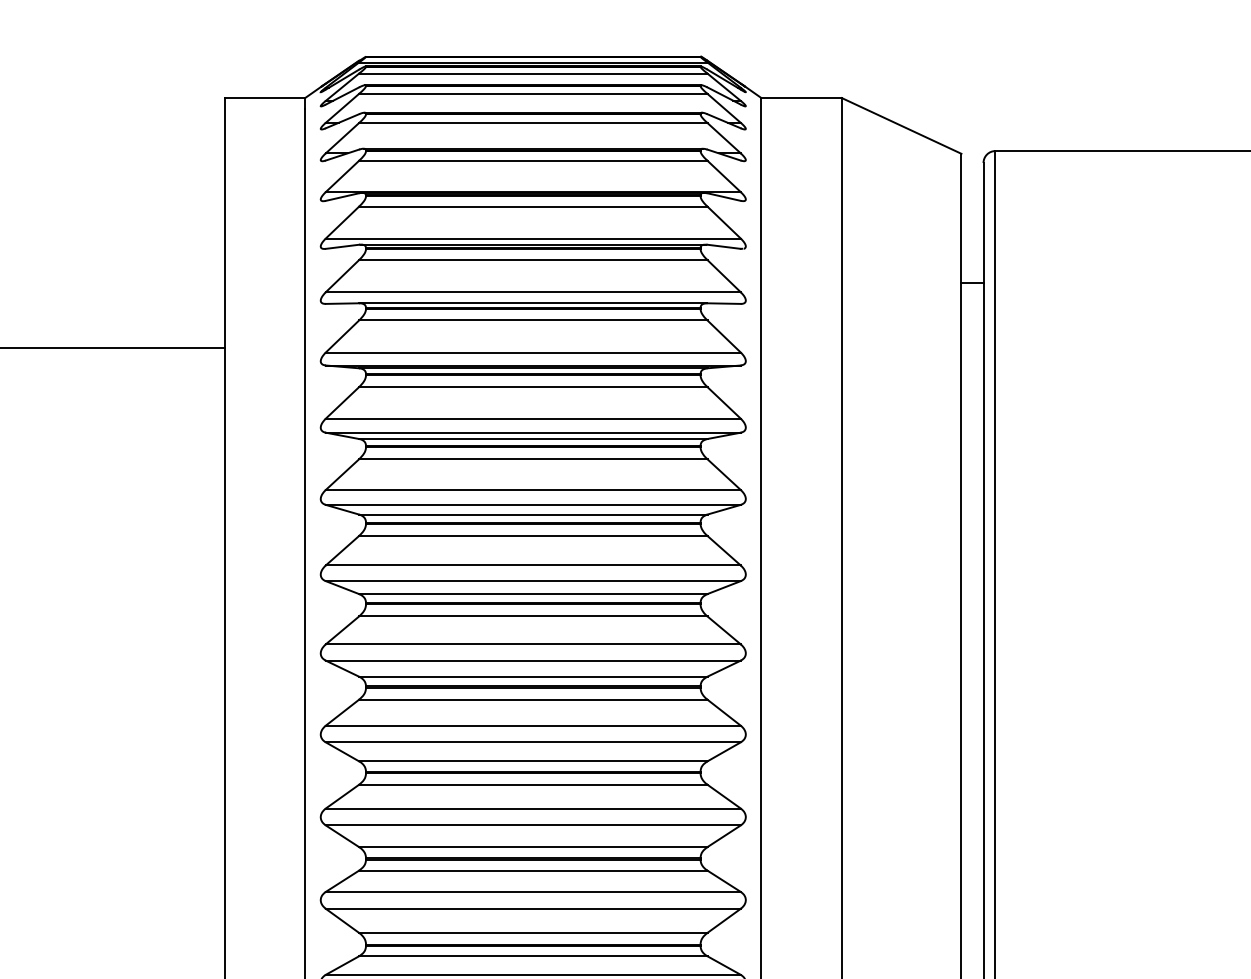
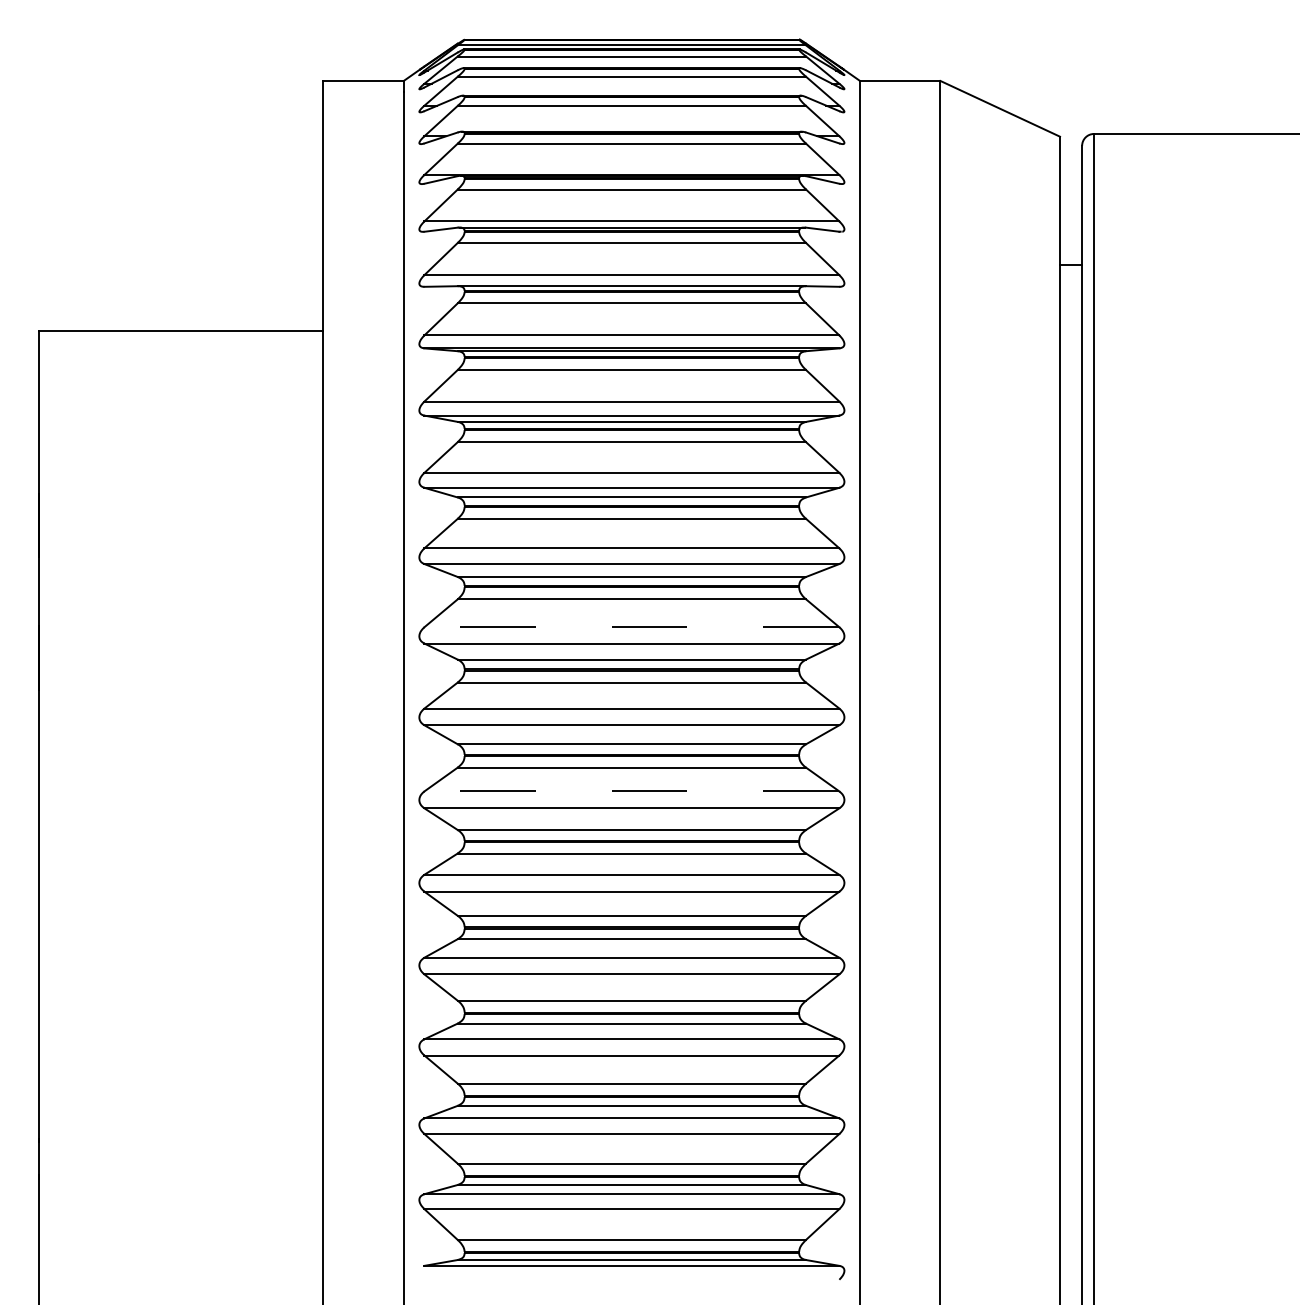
line: (532, 644) -> (631, 627), solid -> dashed
line: (532, 808) -> (631, 791), solid -> dashed

